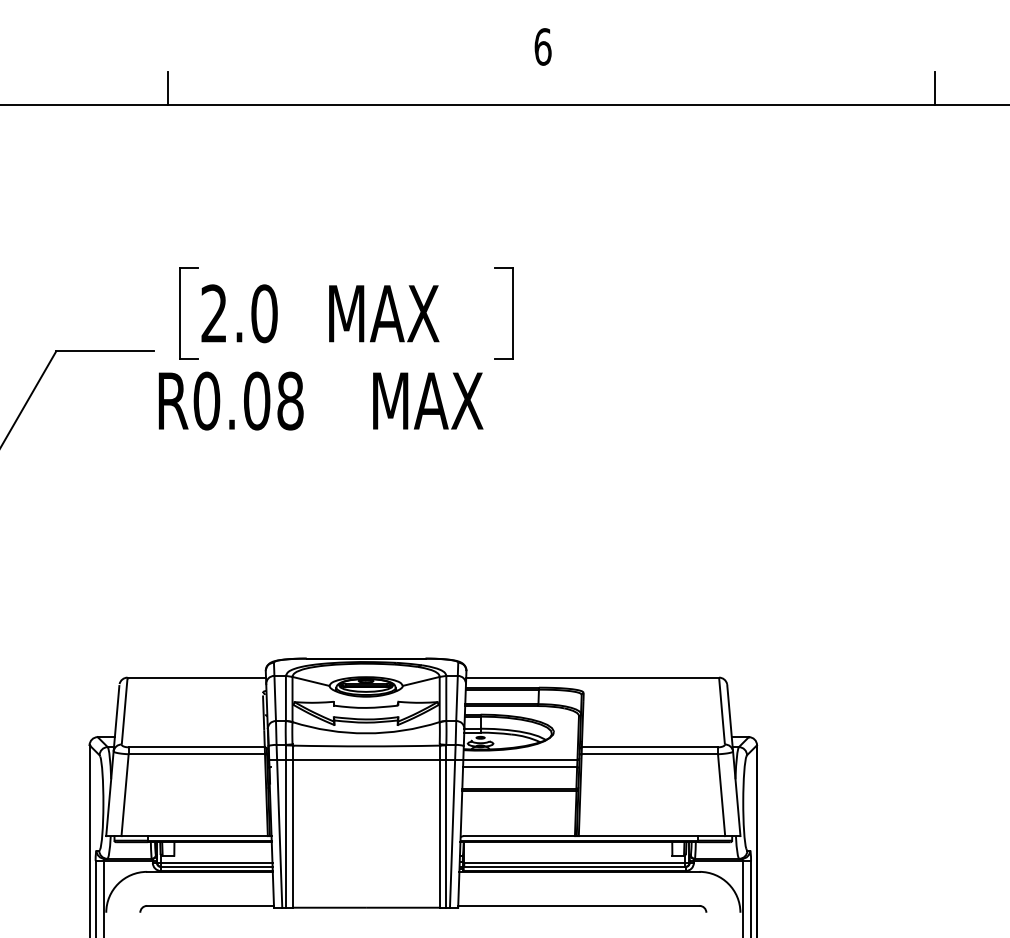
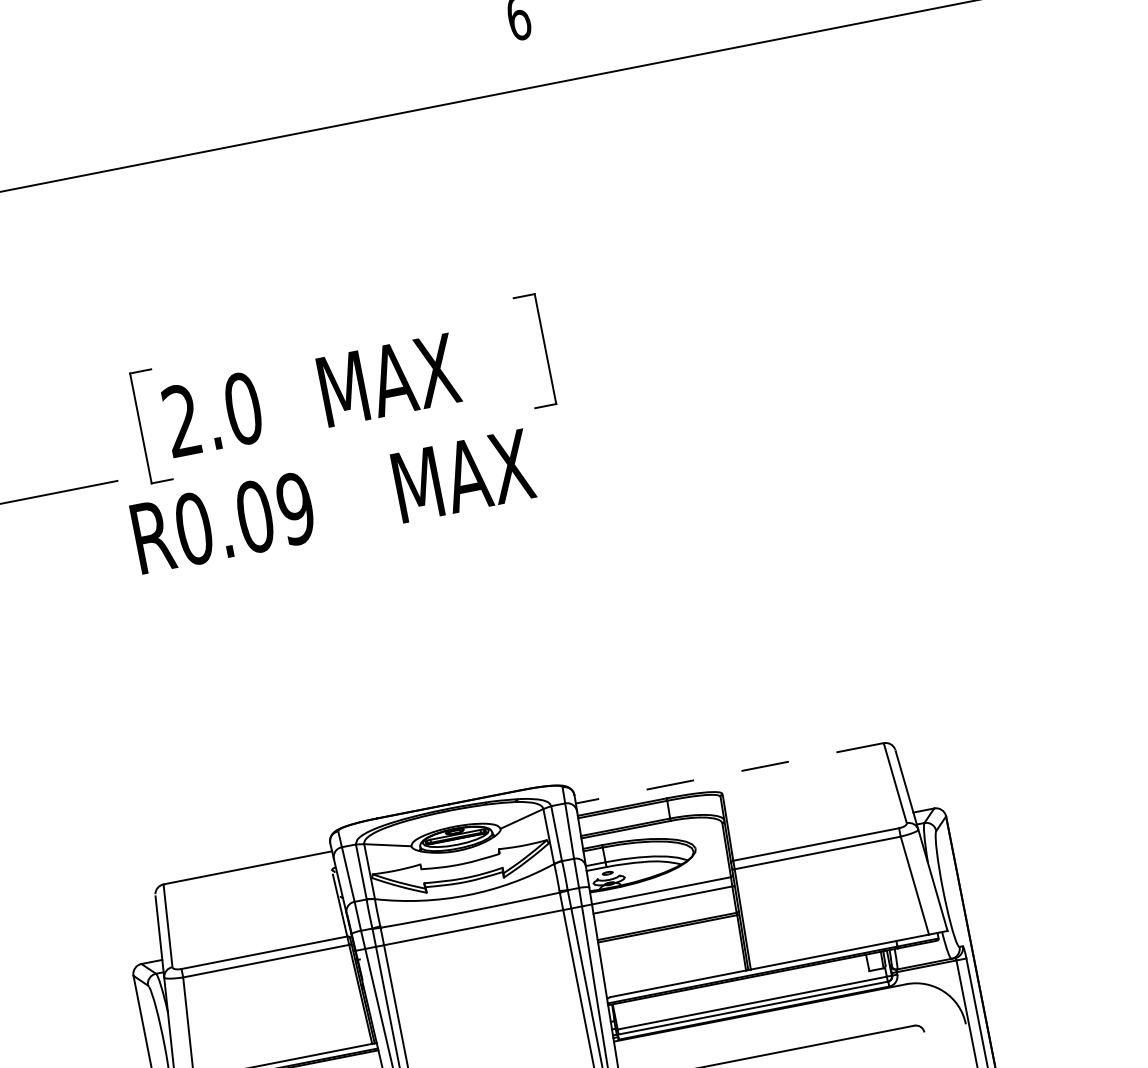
line: (167, 87) -> (71, 156), removed
text: (290, 400) -> (295, 508), R0.08 -> R0.09
line: (592, 677) -> (729, 773), solid -> dashed

